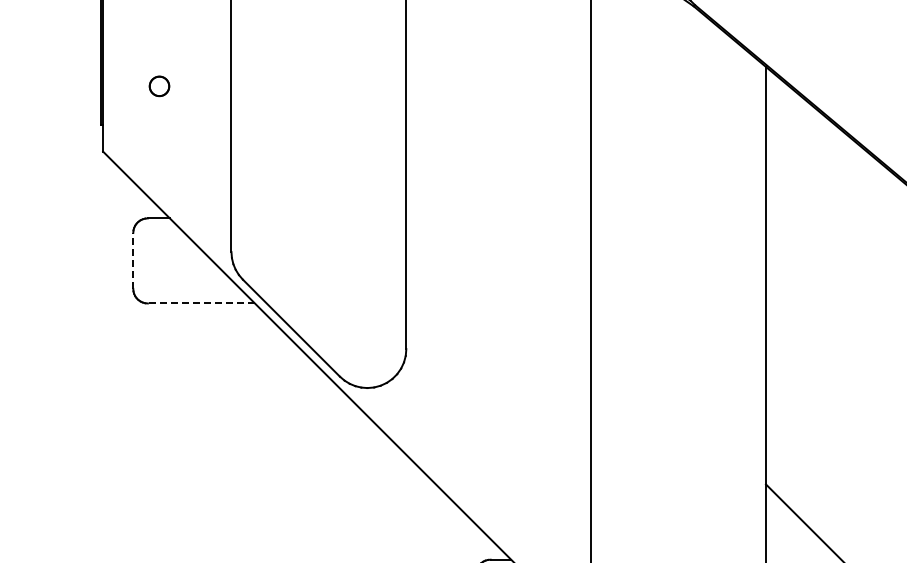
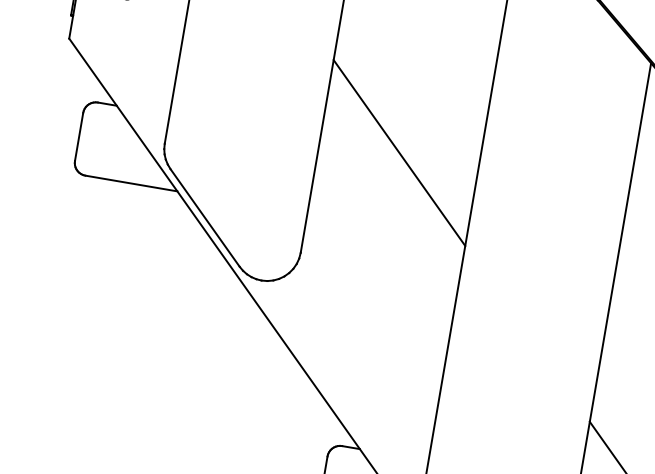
line: (498, 216) -> (399, 152), added
line: (133, 260) -> (79, 136), dashed -> solid
line: (201, 303) -> (131, 183), dashed -> solid

